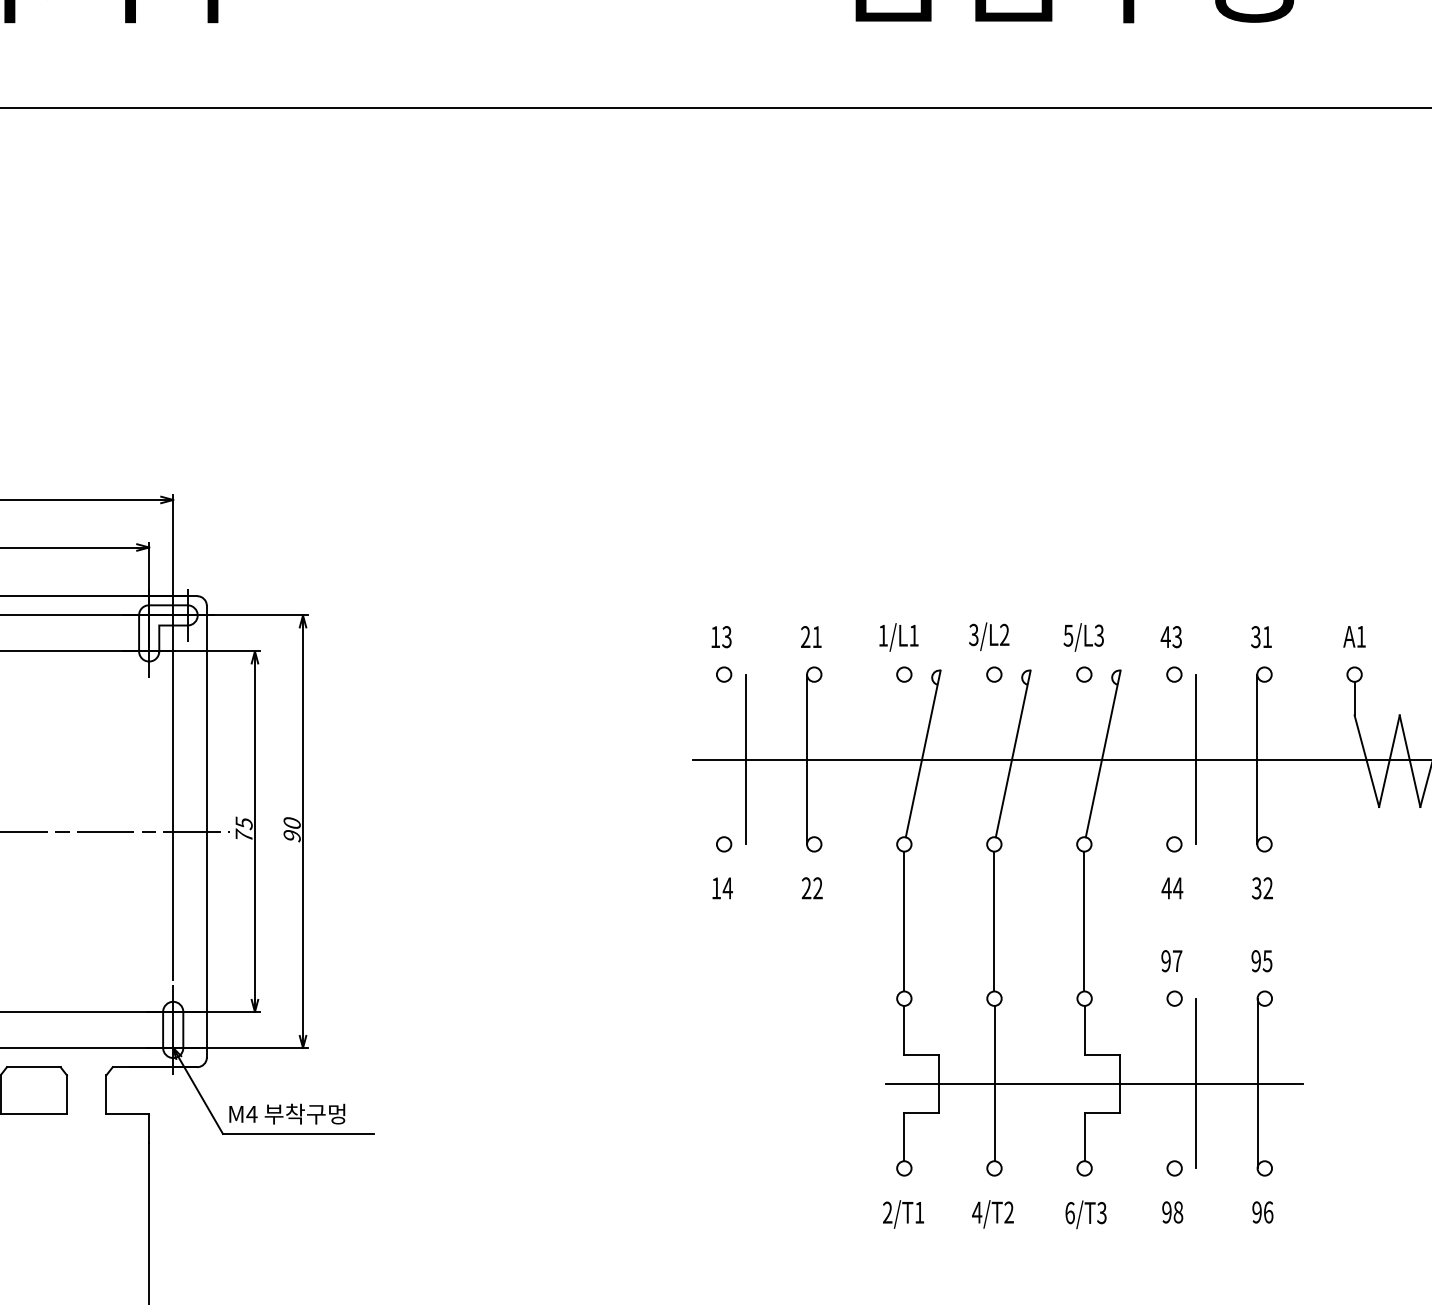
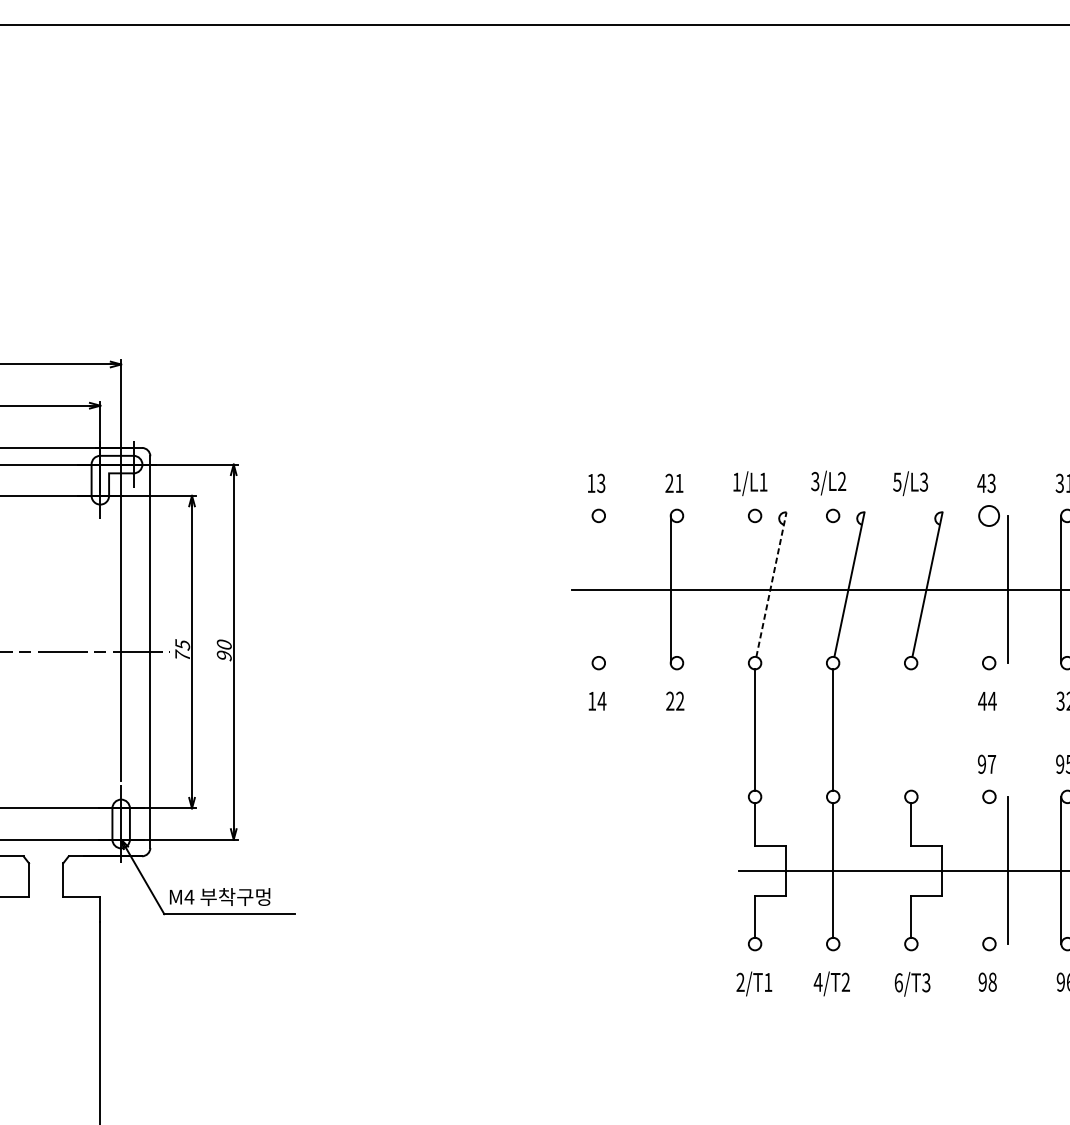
circle: (1084, 674) -> (911, 515), removed
circle: (1174, 674) -> (989, 515), size x1.6
line: (923, 753) -> (771, 584), solid -> dashed
line: (745, 759) -> (617, 589), removed
line: (1084, 921) -> (911, 729), removed

